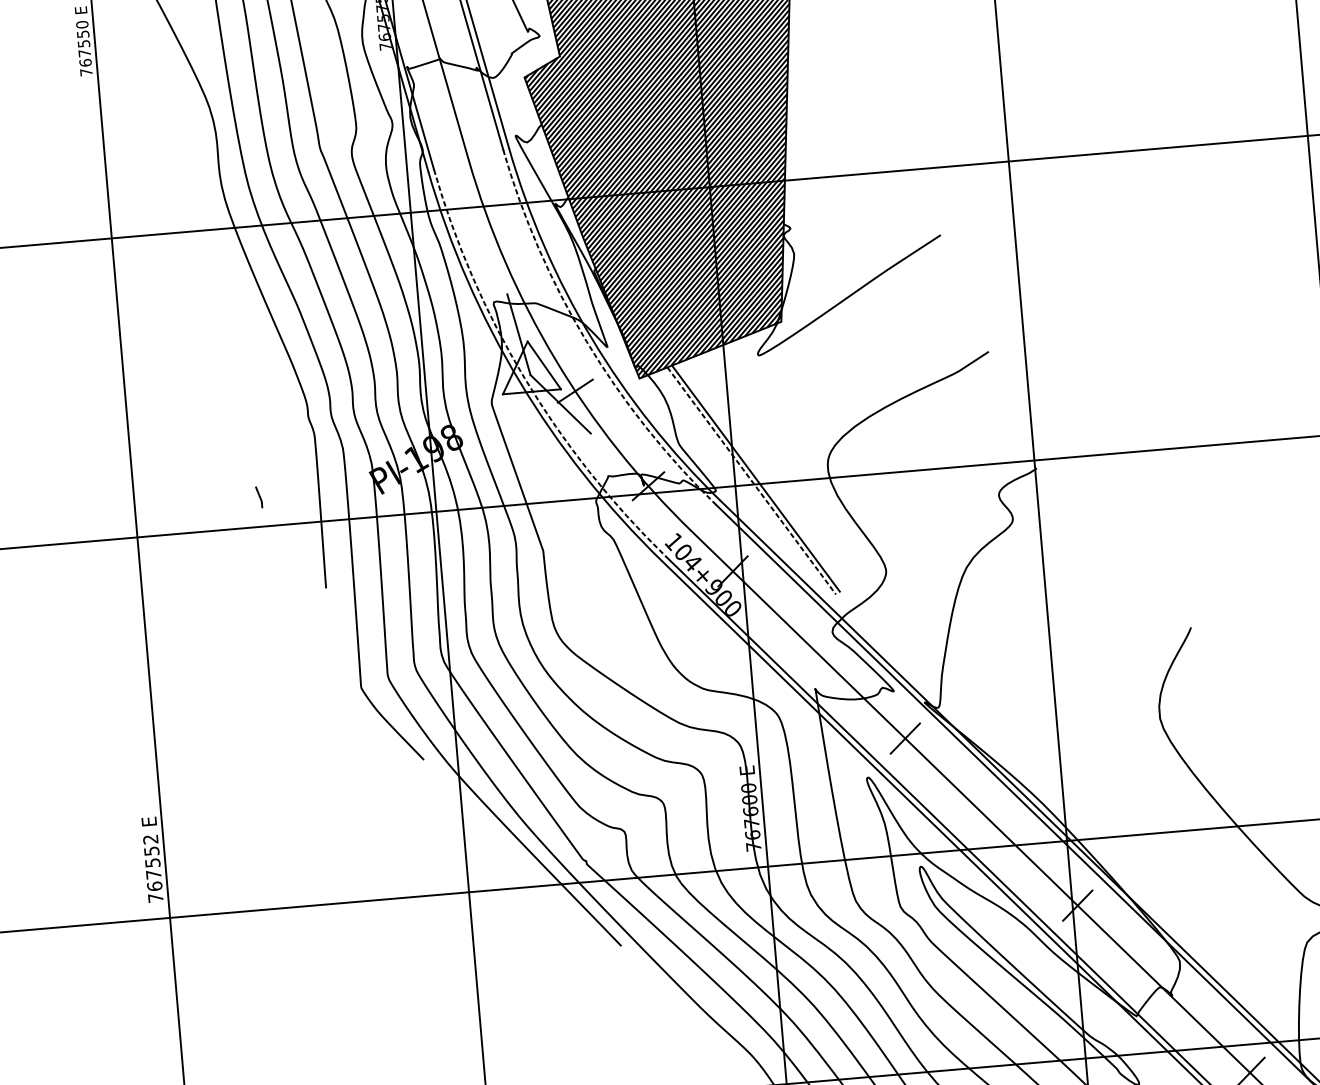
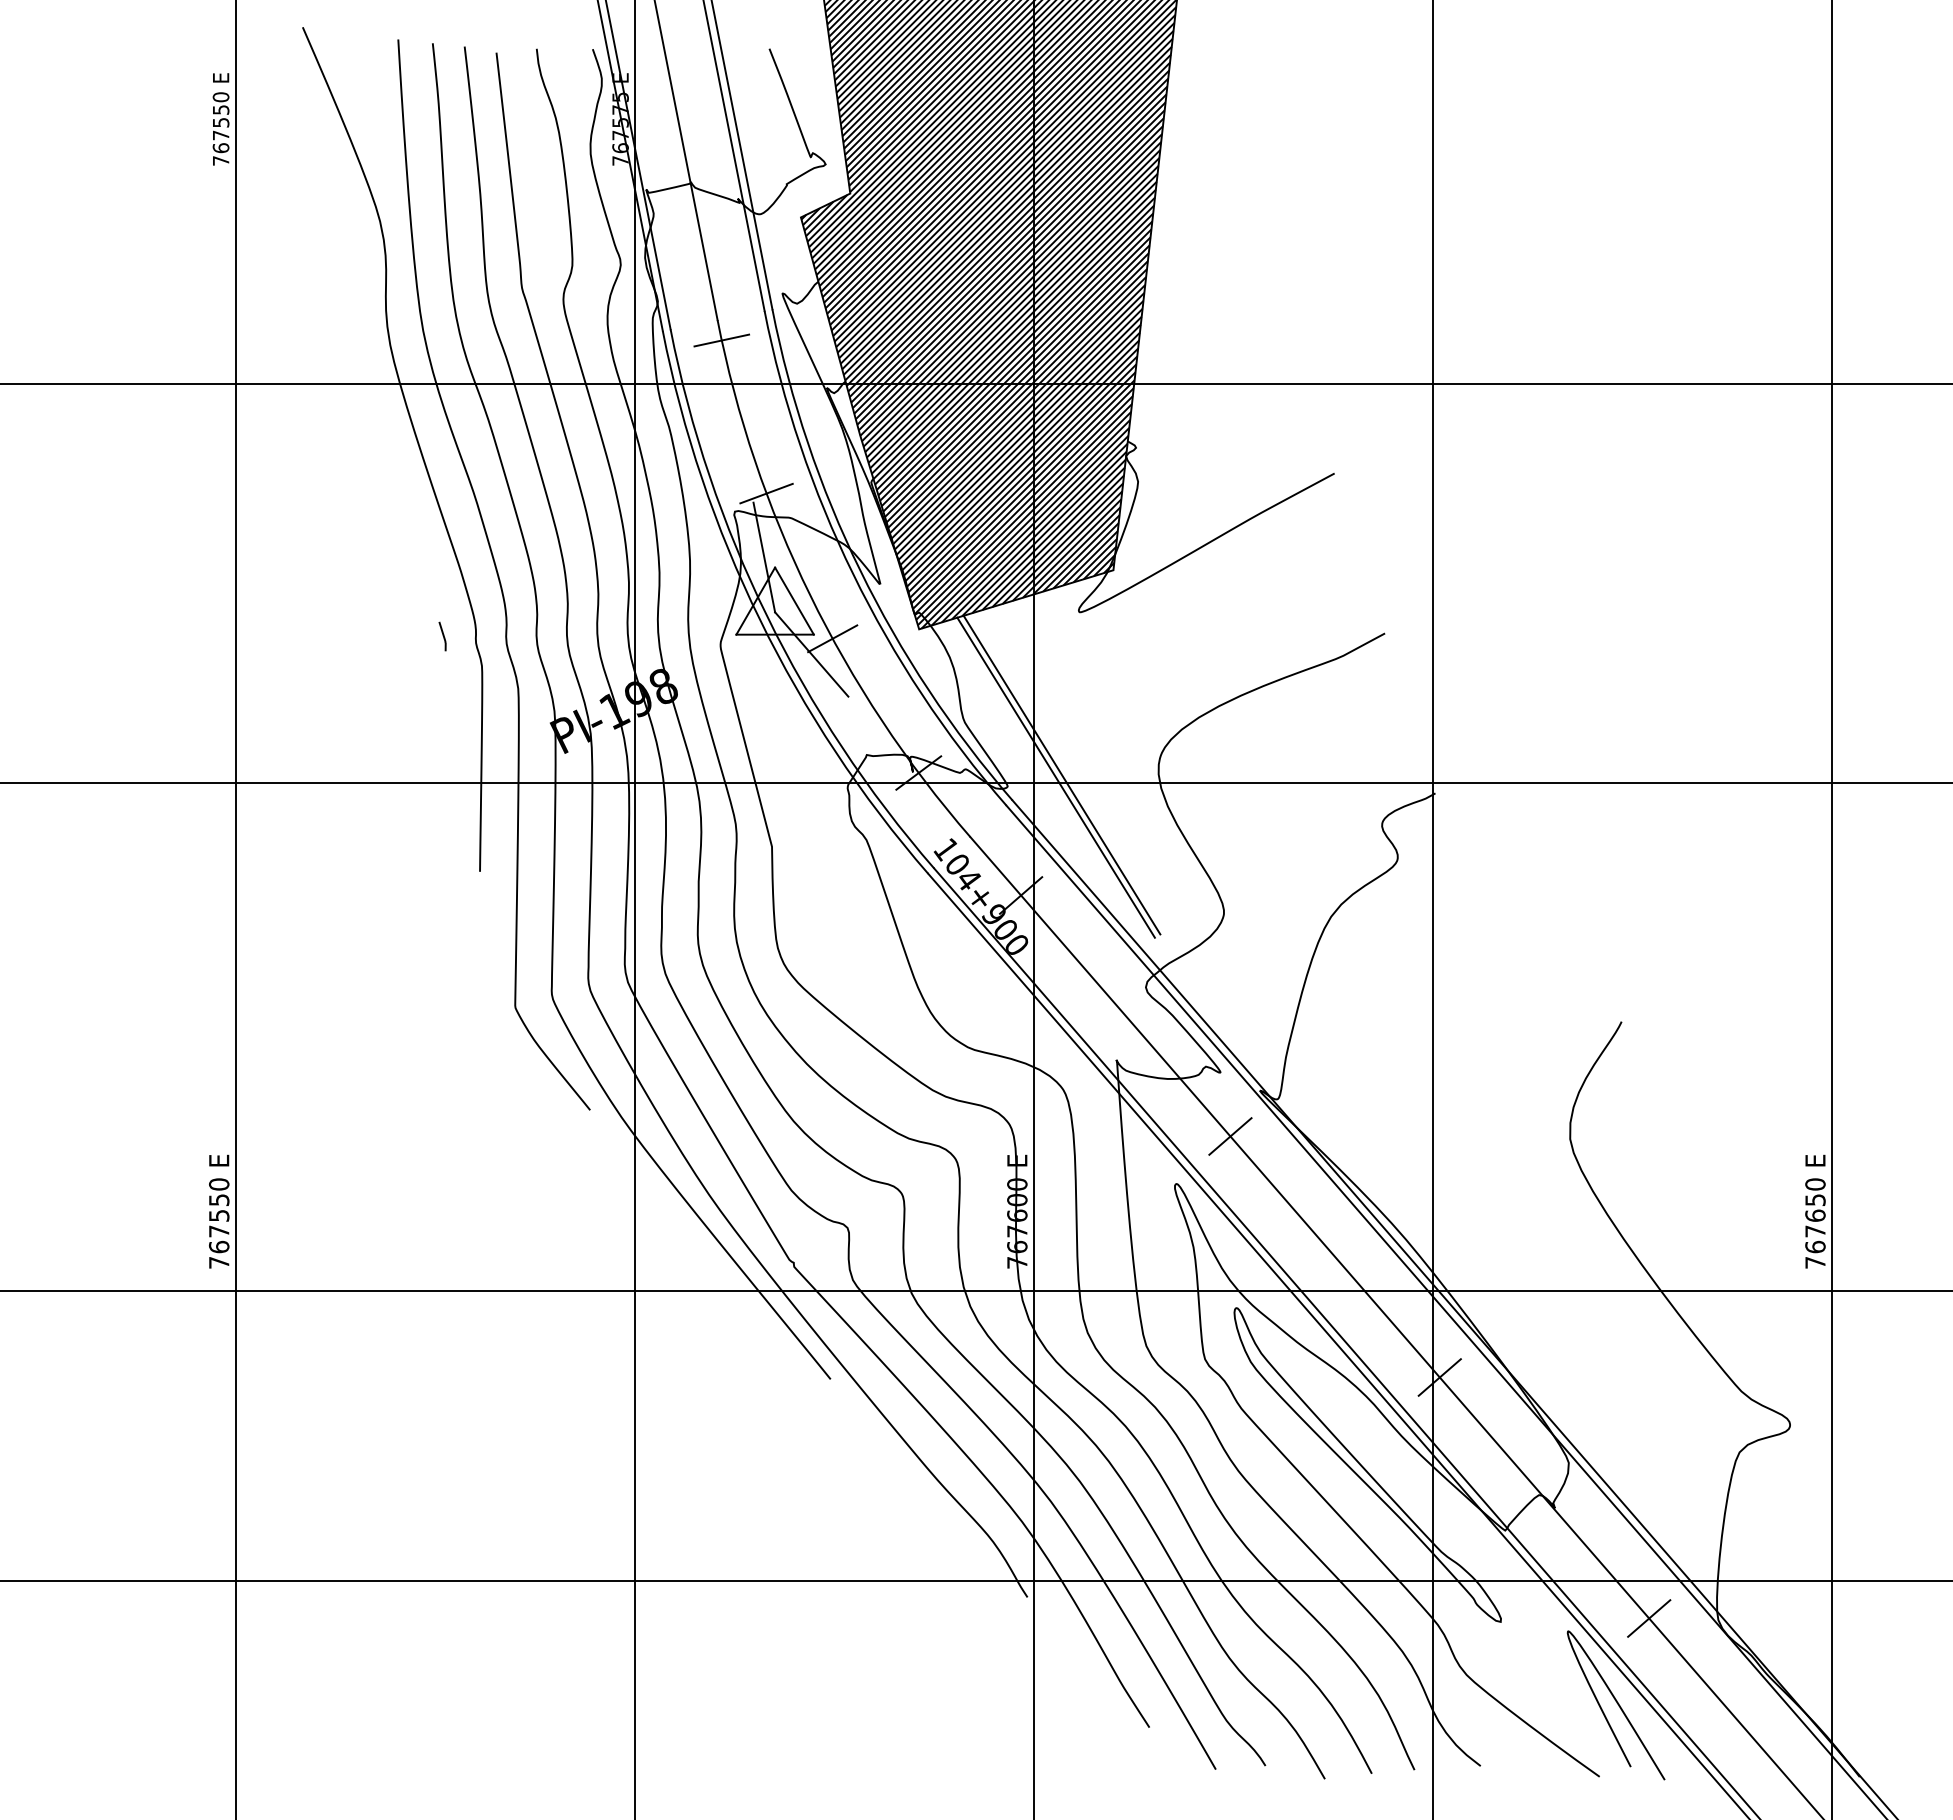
line: (472, 174) -> (721, 340), added
line: (516, 286) -> (766, 493), added
arc: (586, 341) -> (853, 574), dashed -> solid
arc: (525, 378) -> (767, 616), dashed -> solid
line: (752, 481) -> (1056, 778), dashed -> solid
curve: (258, 496) -> (442, 635), moved
text: (150, 839) -> (219, 1184), 767552 -> 767550

